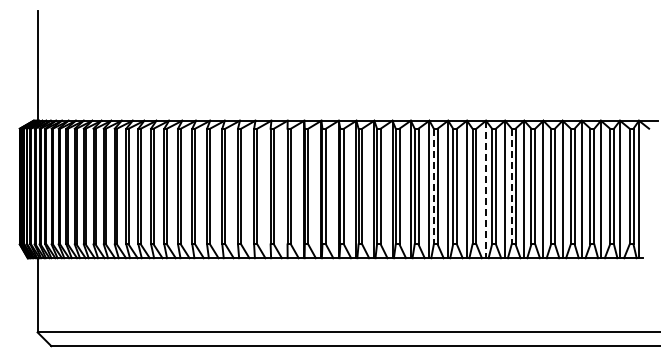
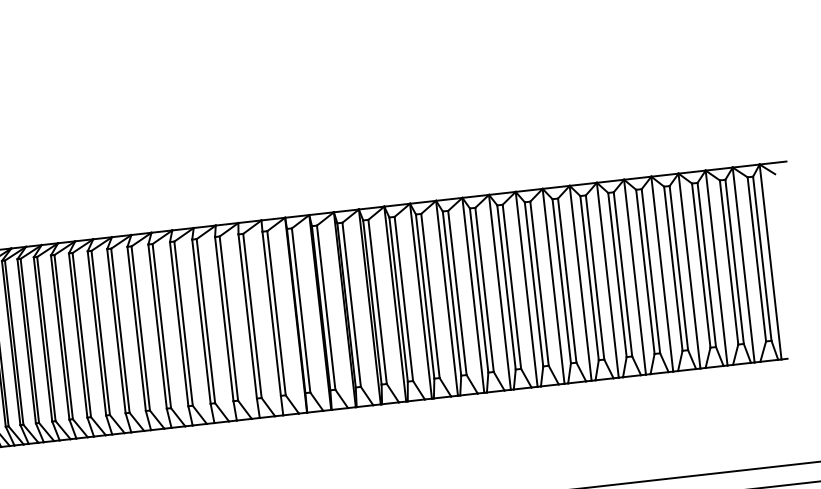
line: (433, 186) -> (478, 290), dashed -> solid
line: (511, 186) -> (589, 278), dashed -> solid
line: (486, 189) -> (554, 286), dashed -> solid

